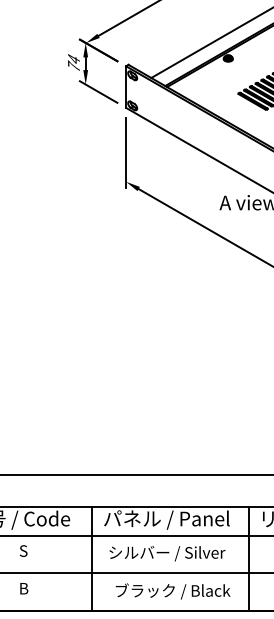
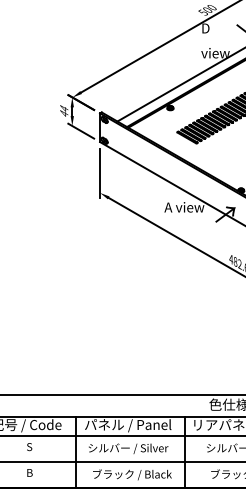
text: (74, 64) -> (64, 112), 74 -> 44

